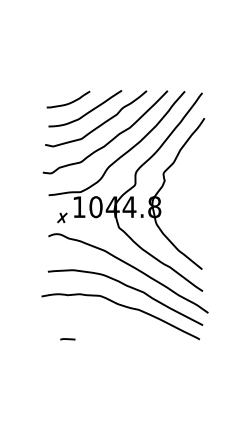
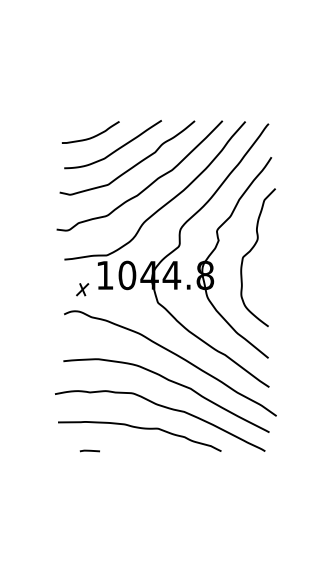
curve: (189, 189) -> (251, 251), added
curve: (107, 323) -> (142, 429), added

